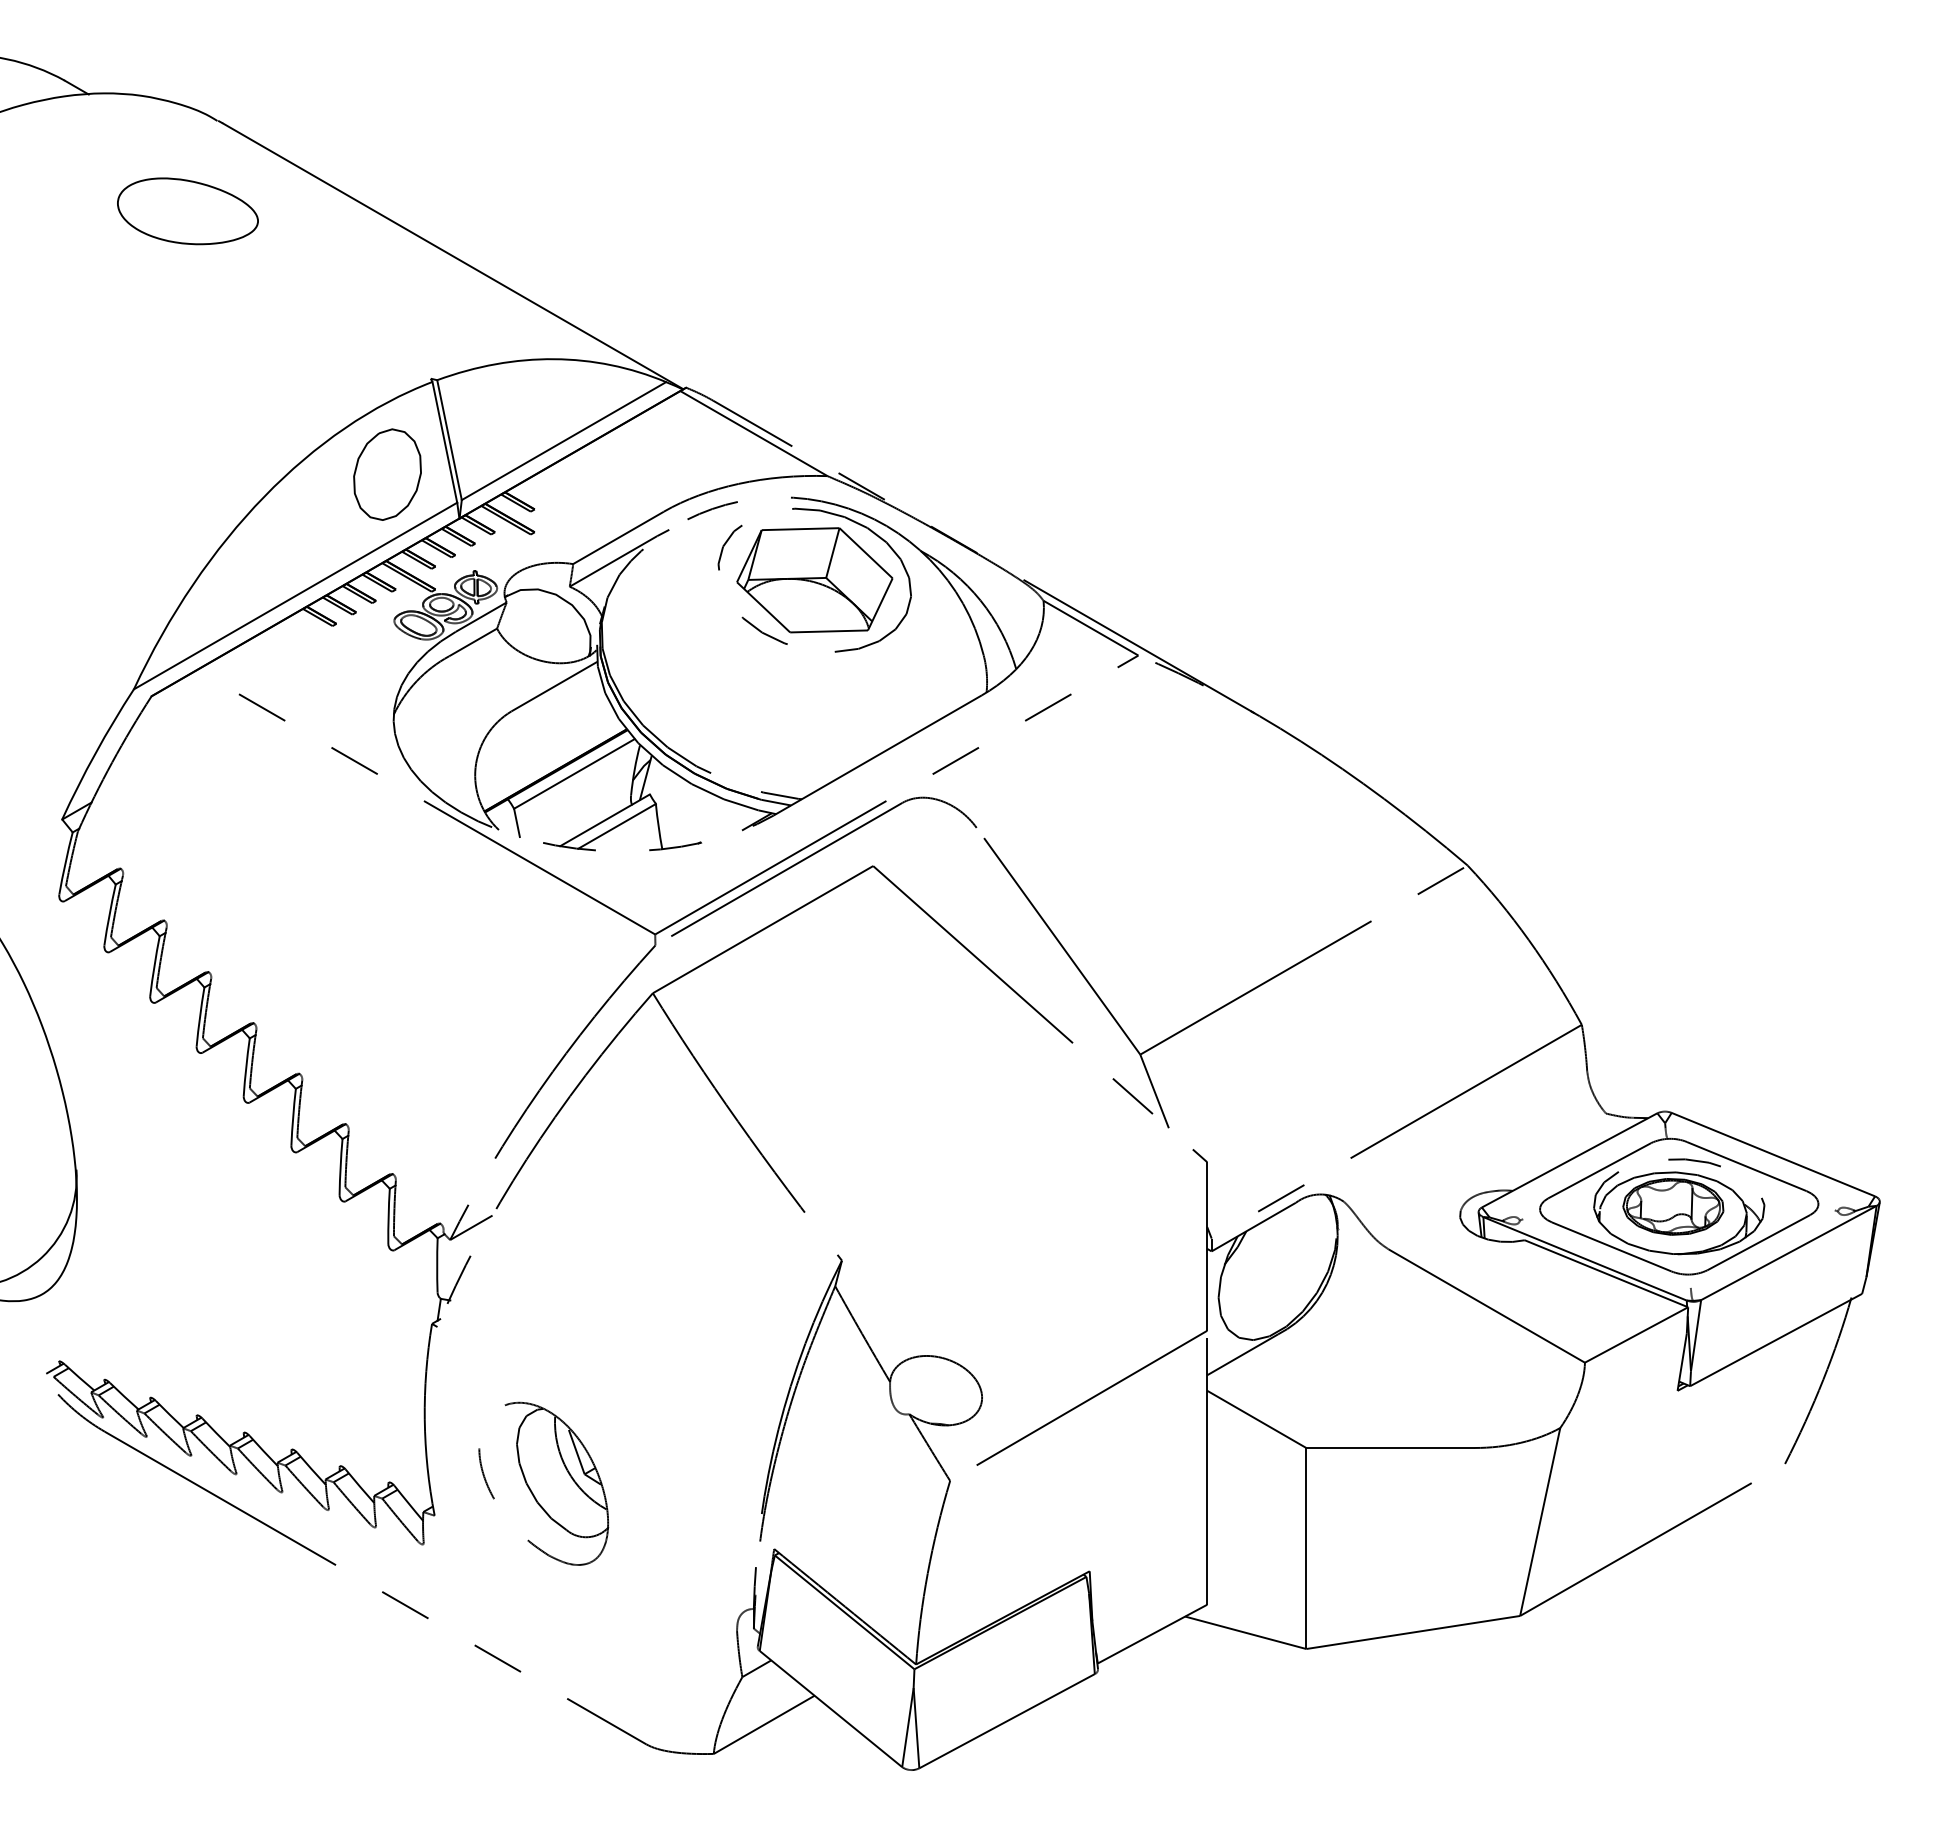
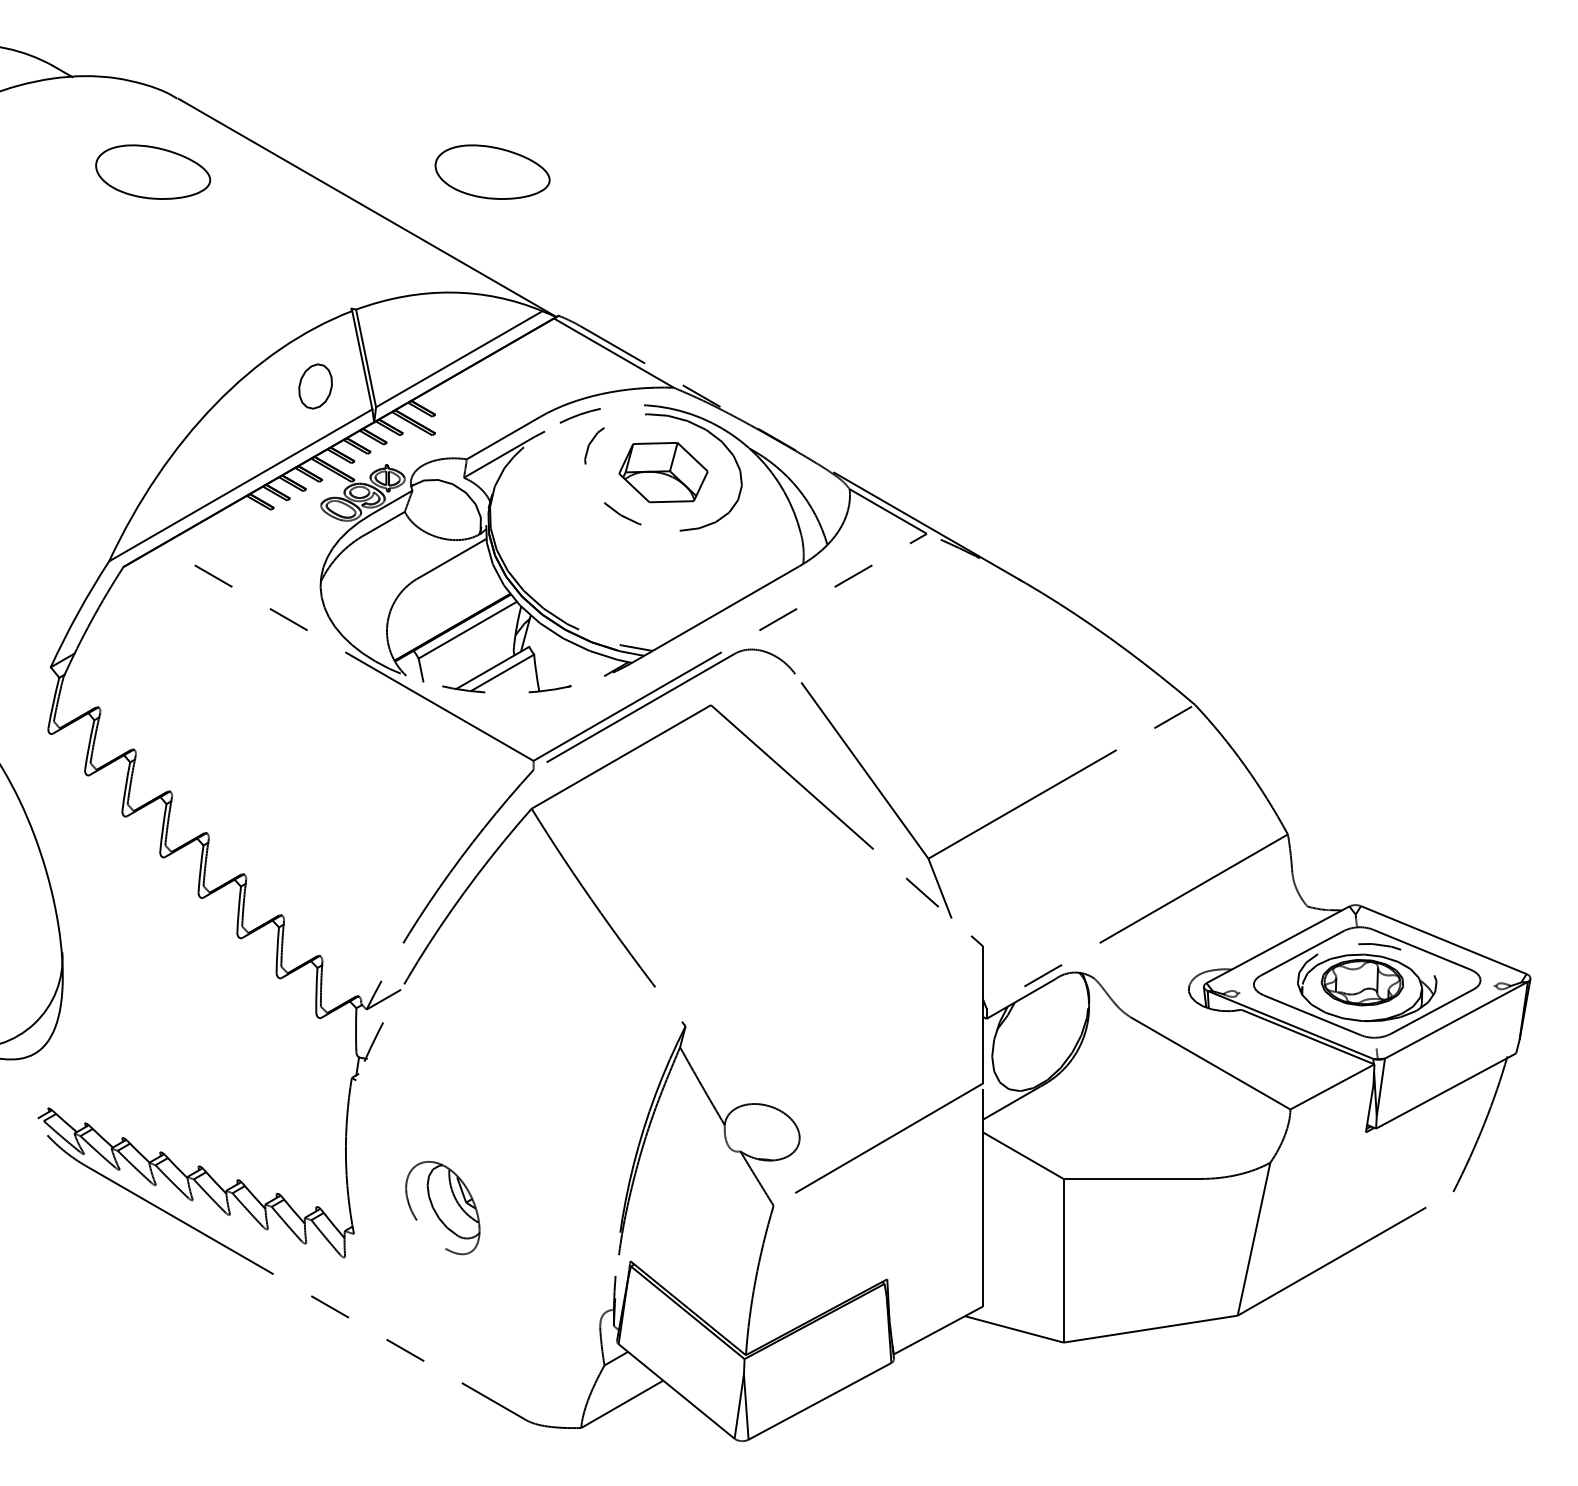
part: (604, 211) -> (492, 172), added
part: (387, 474) -> (315, 386), size x0.6
part: (814, 580) -> (663, 472), size x0.7
part: (543, 1483) -> (442, 1207), size x0.7

